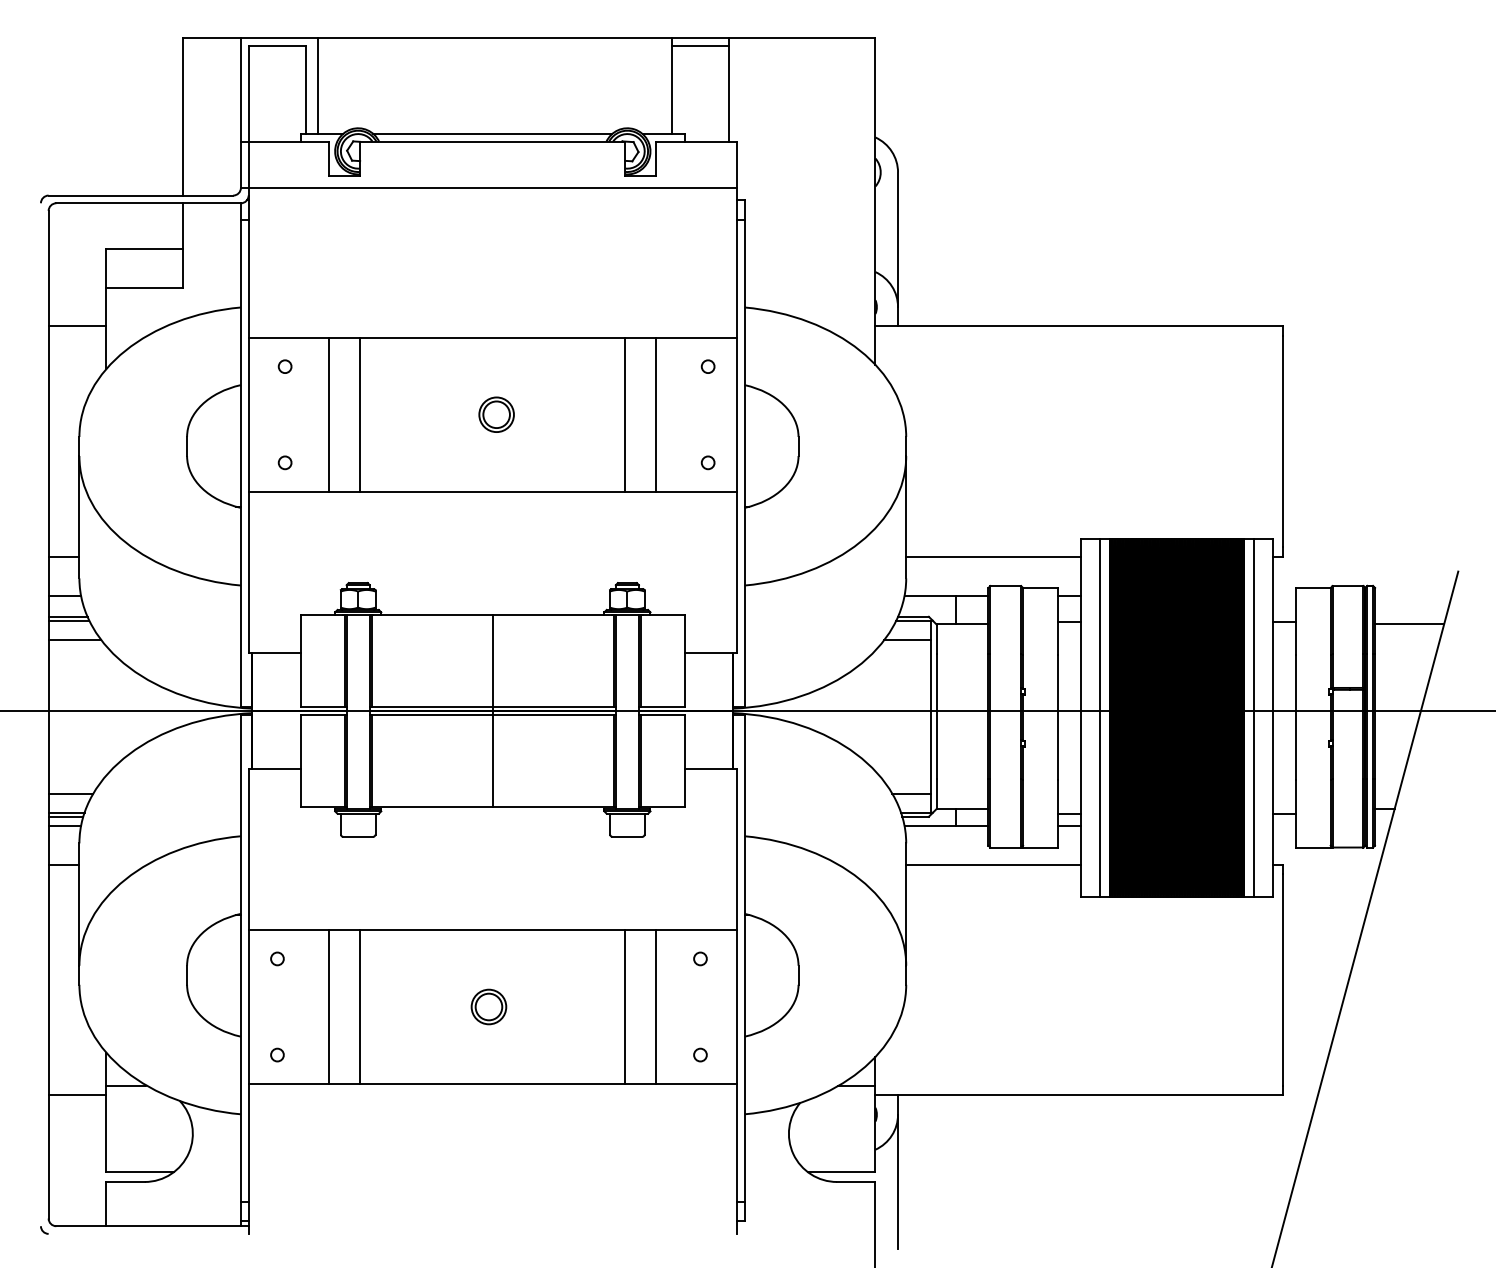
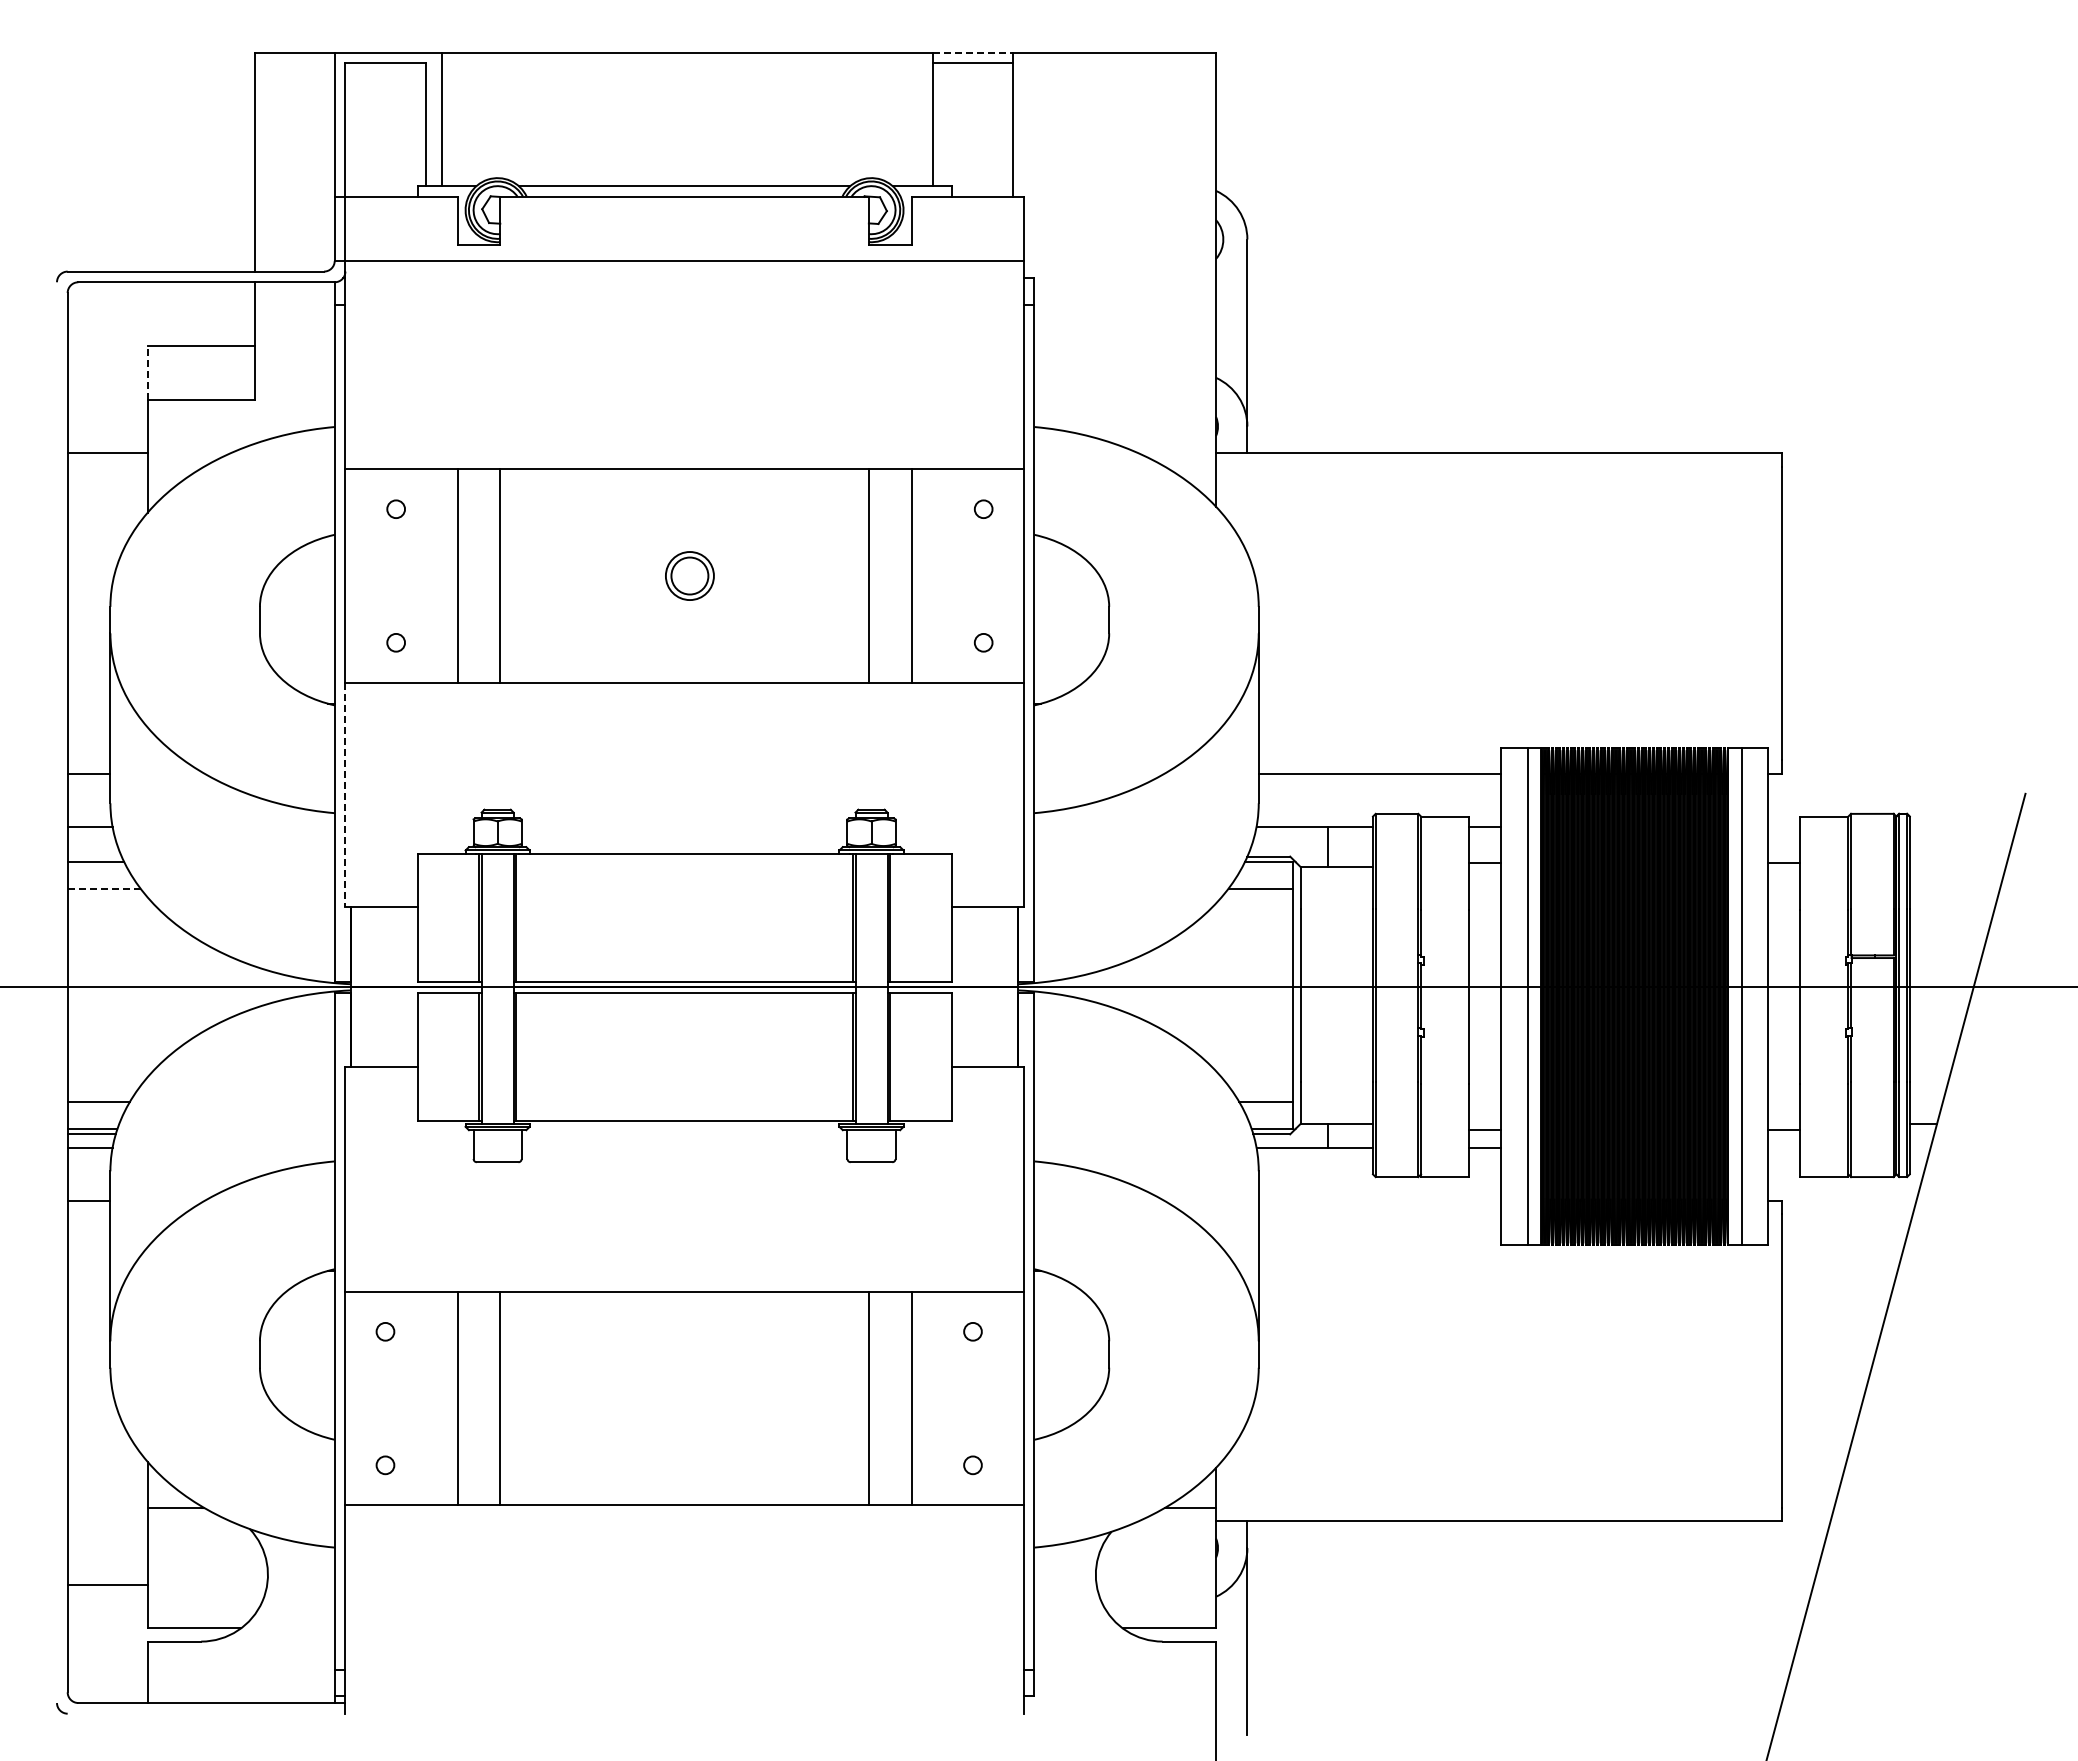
line: (700, 37) -> (973, 52), solid -> dashed
line: (106, 268) -> (147, 373), solid -> dashed
line: (248, 572) -> (345, 795), solid -> dashed
line: (67, 616) -> (94, 856), removed
line: (1409, 624) -> (1957, 867), removed
line: (75, 639) -> (104, 888), solid -> dashed
line: (492, 710) -> (684, 986), removed
line: (993, 864) -> (1379, 1200), removed
part: (489, 1006) -> (679, 1398), removed
line: (77, 1095) -> (107, 1585), moved

